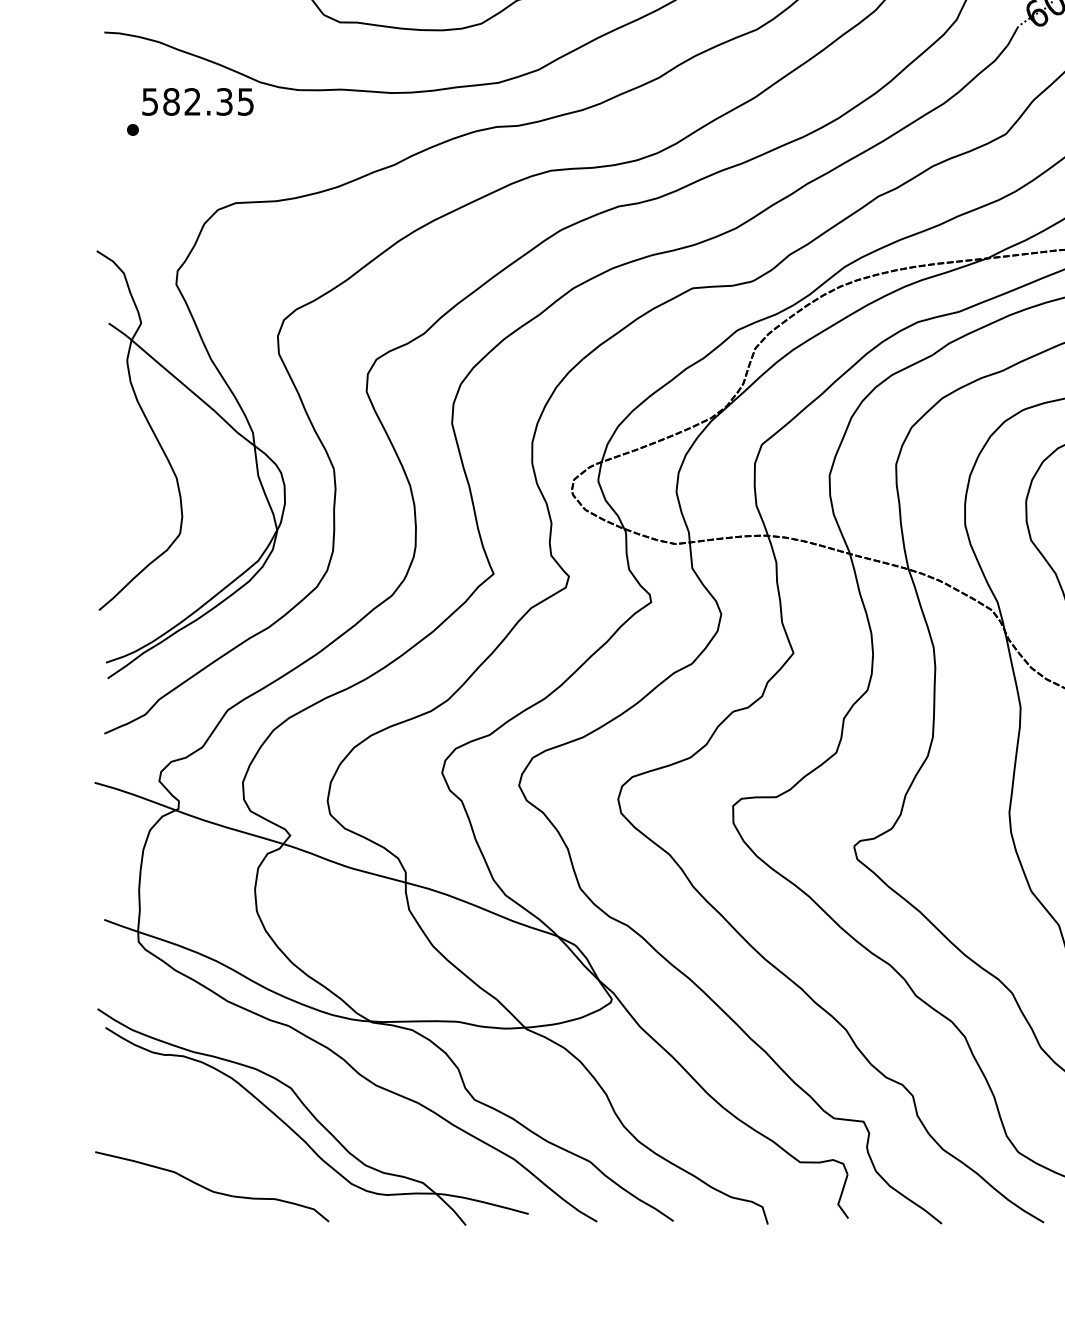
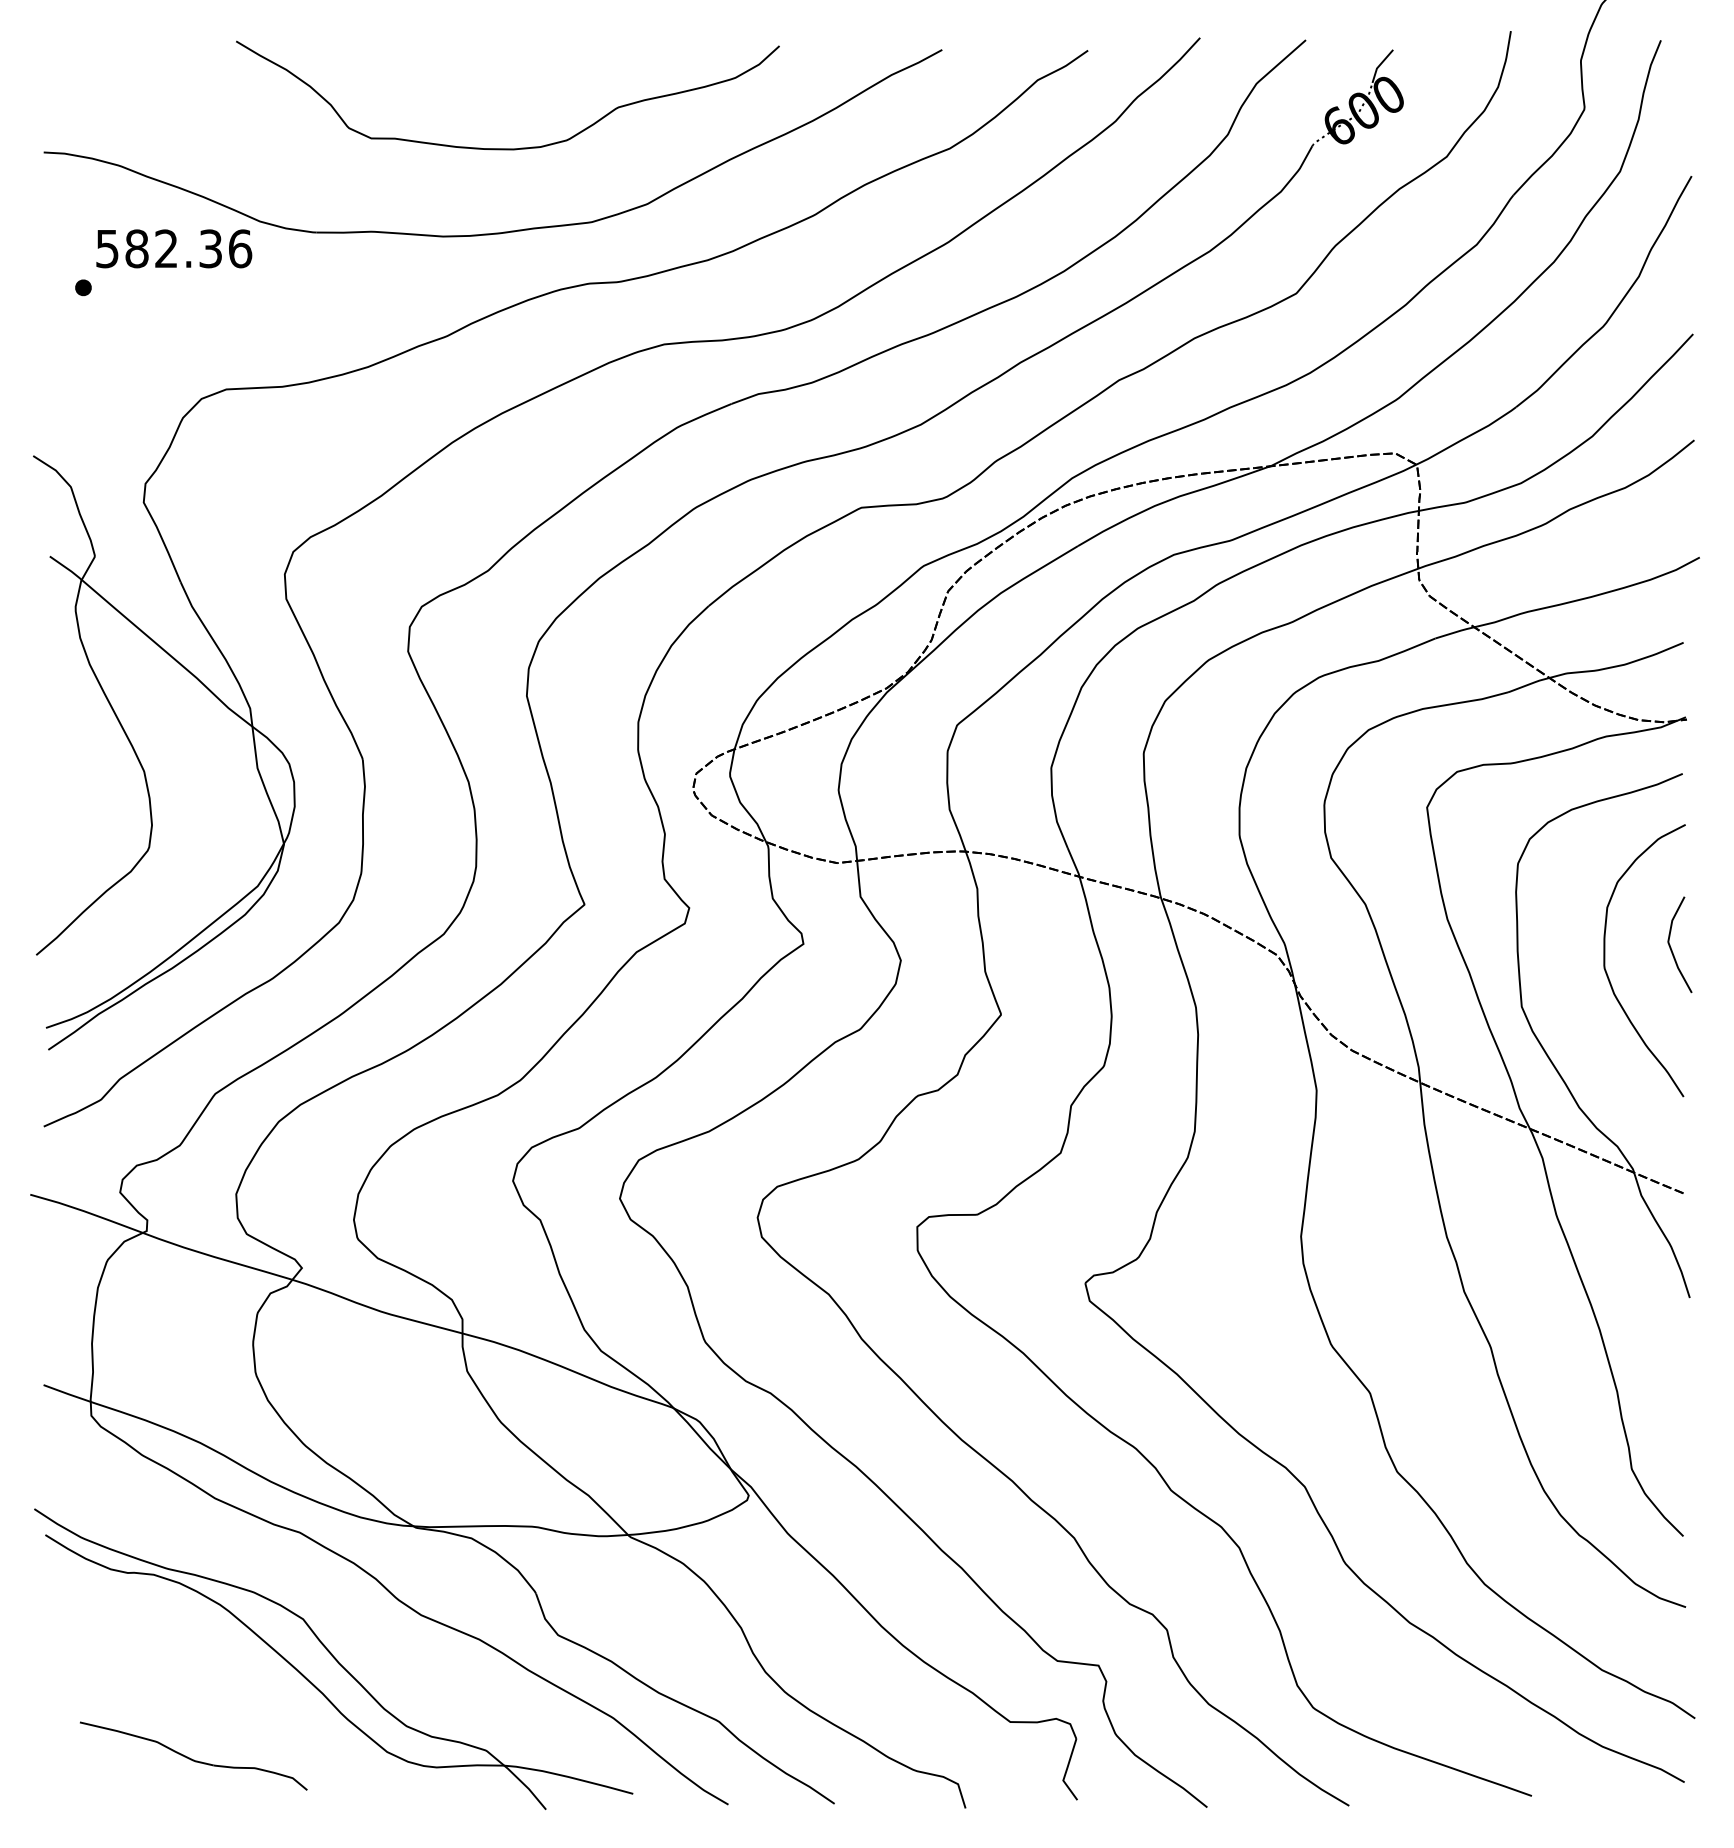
text: (245, 101) -> (240, 248), 582.35 -> 582.36
part: (212, 1187) -> (193, 1756), size x0.7

